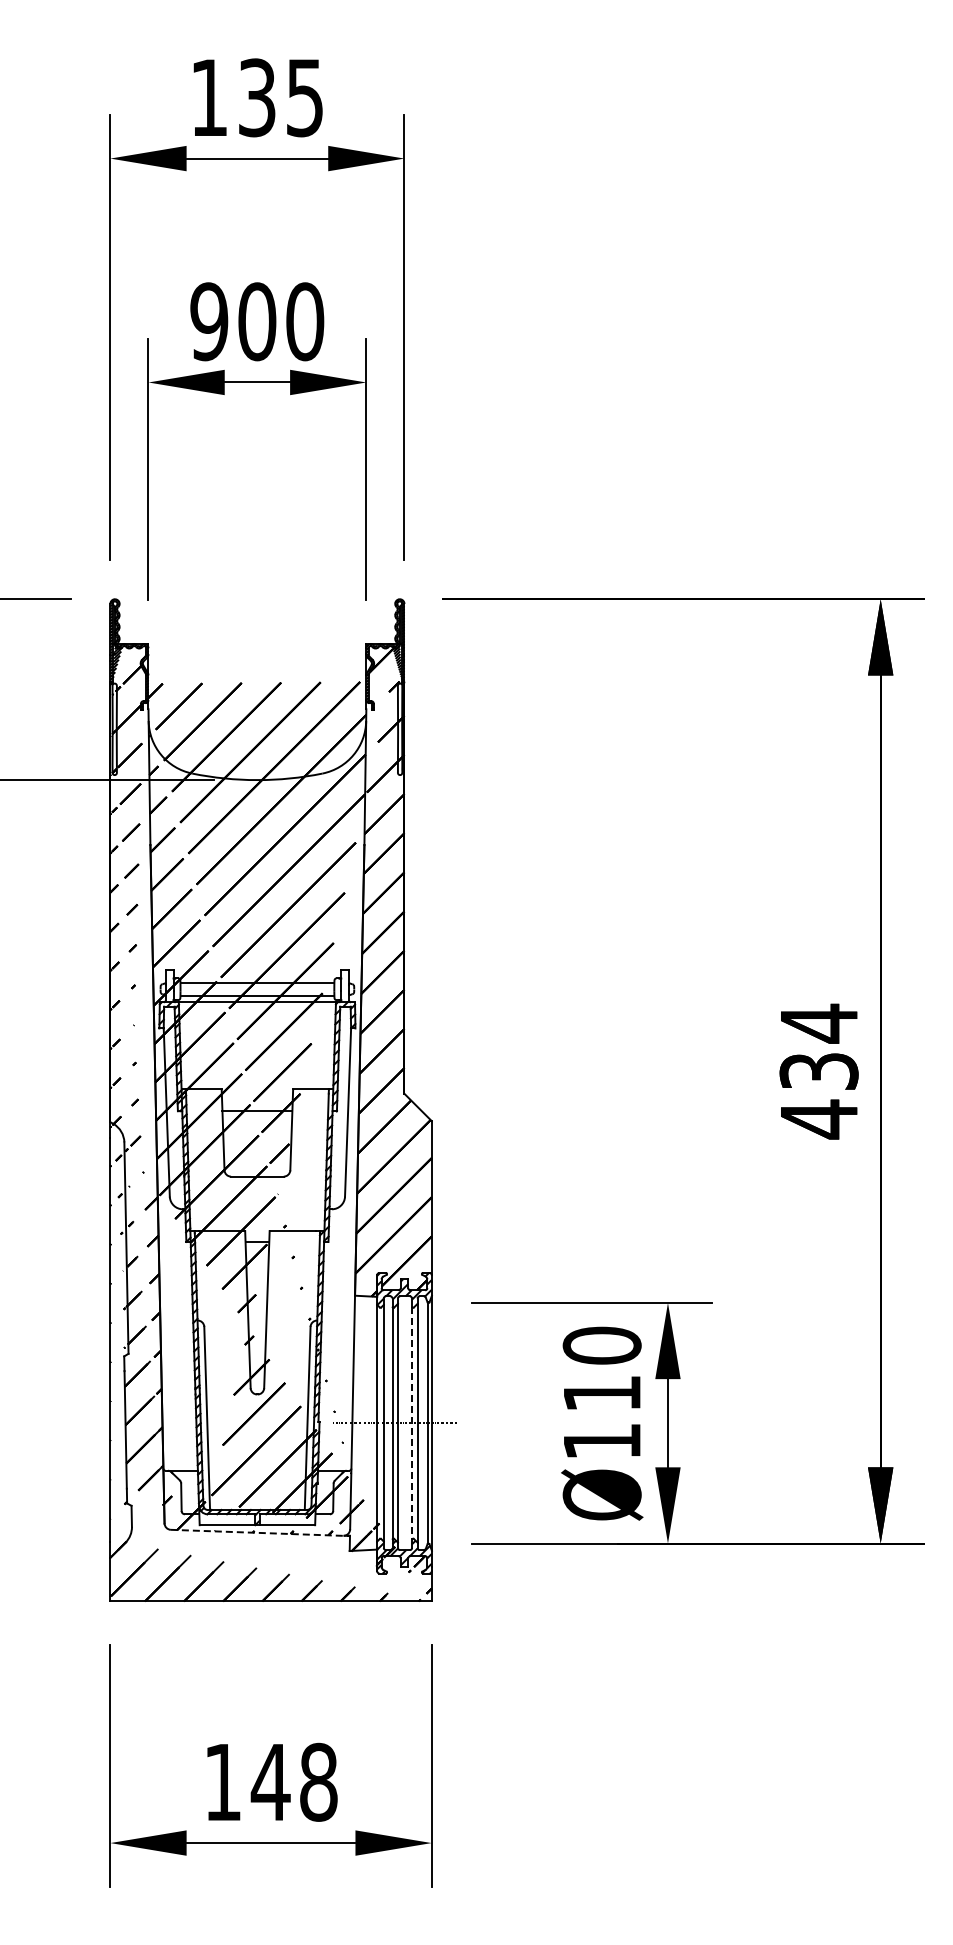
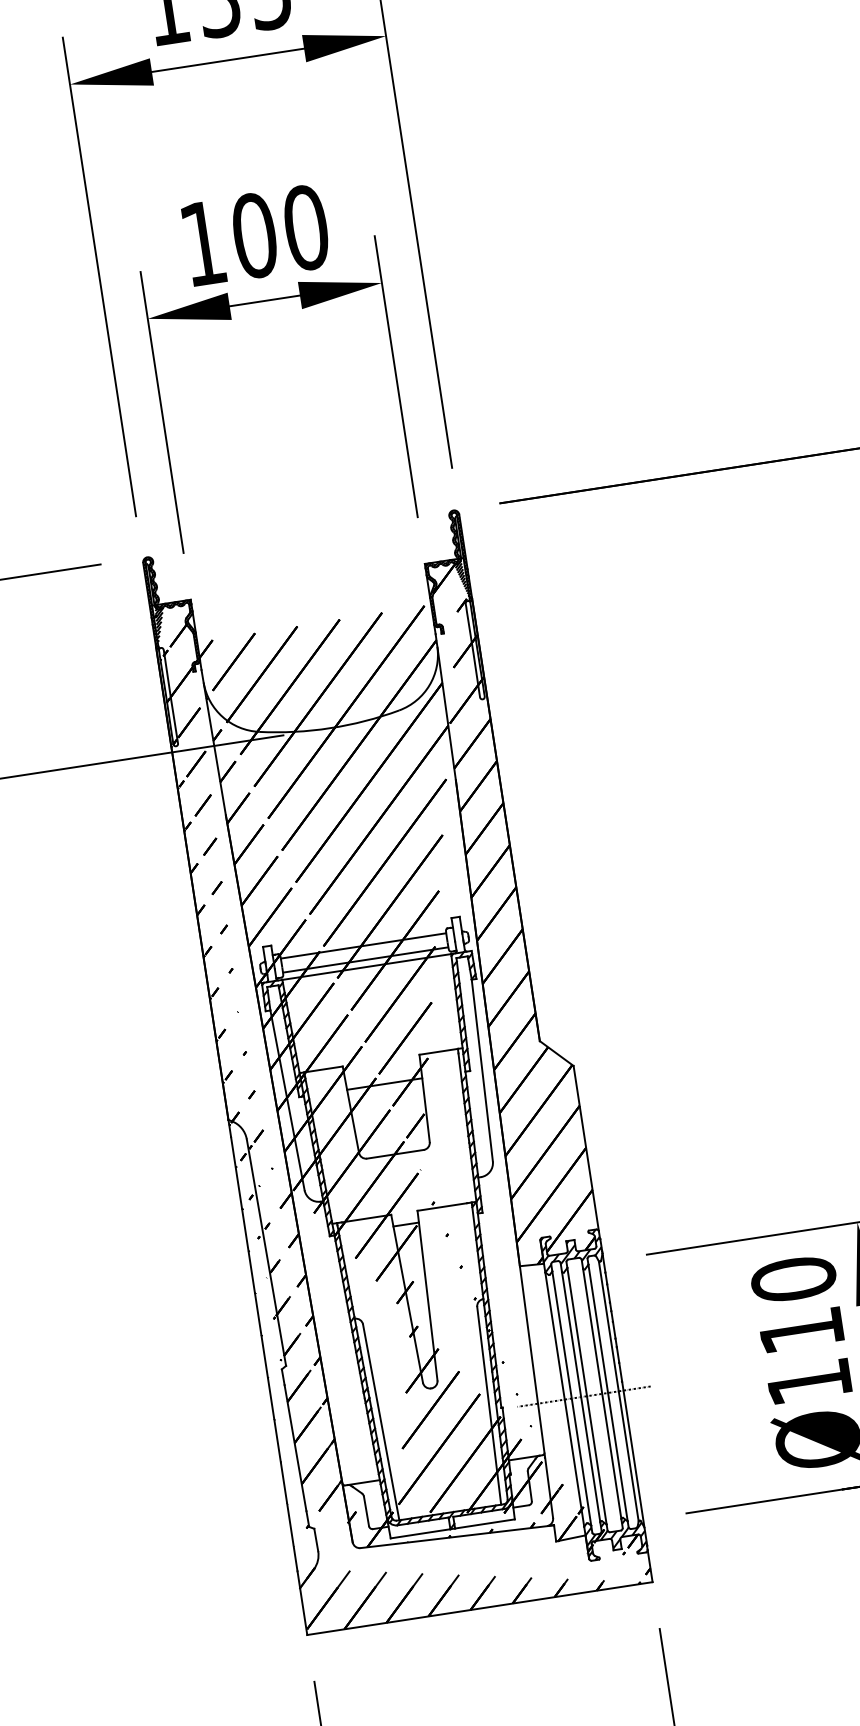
text: (209, 321) -> (203, 243), 900 -> 100
line: (412, 1423) -> (602, 1394), dashed -> solid
line: (260, 1532) -> (457, 1536), dashed -> solid

